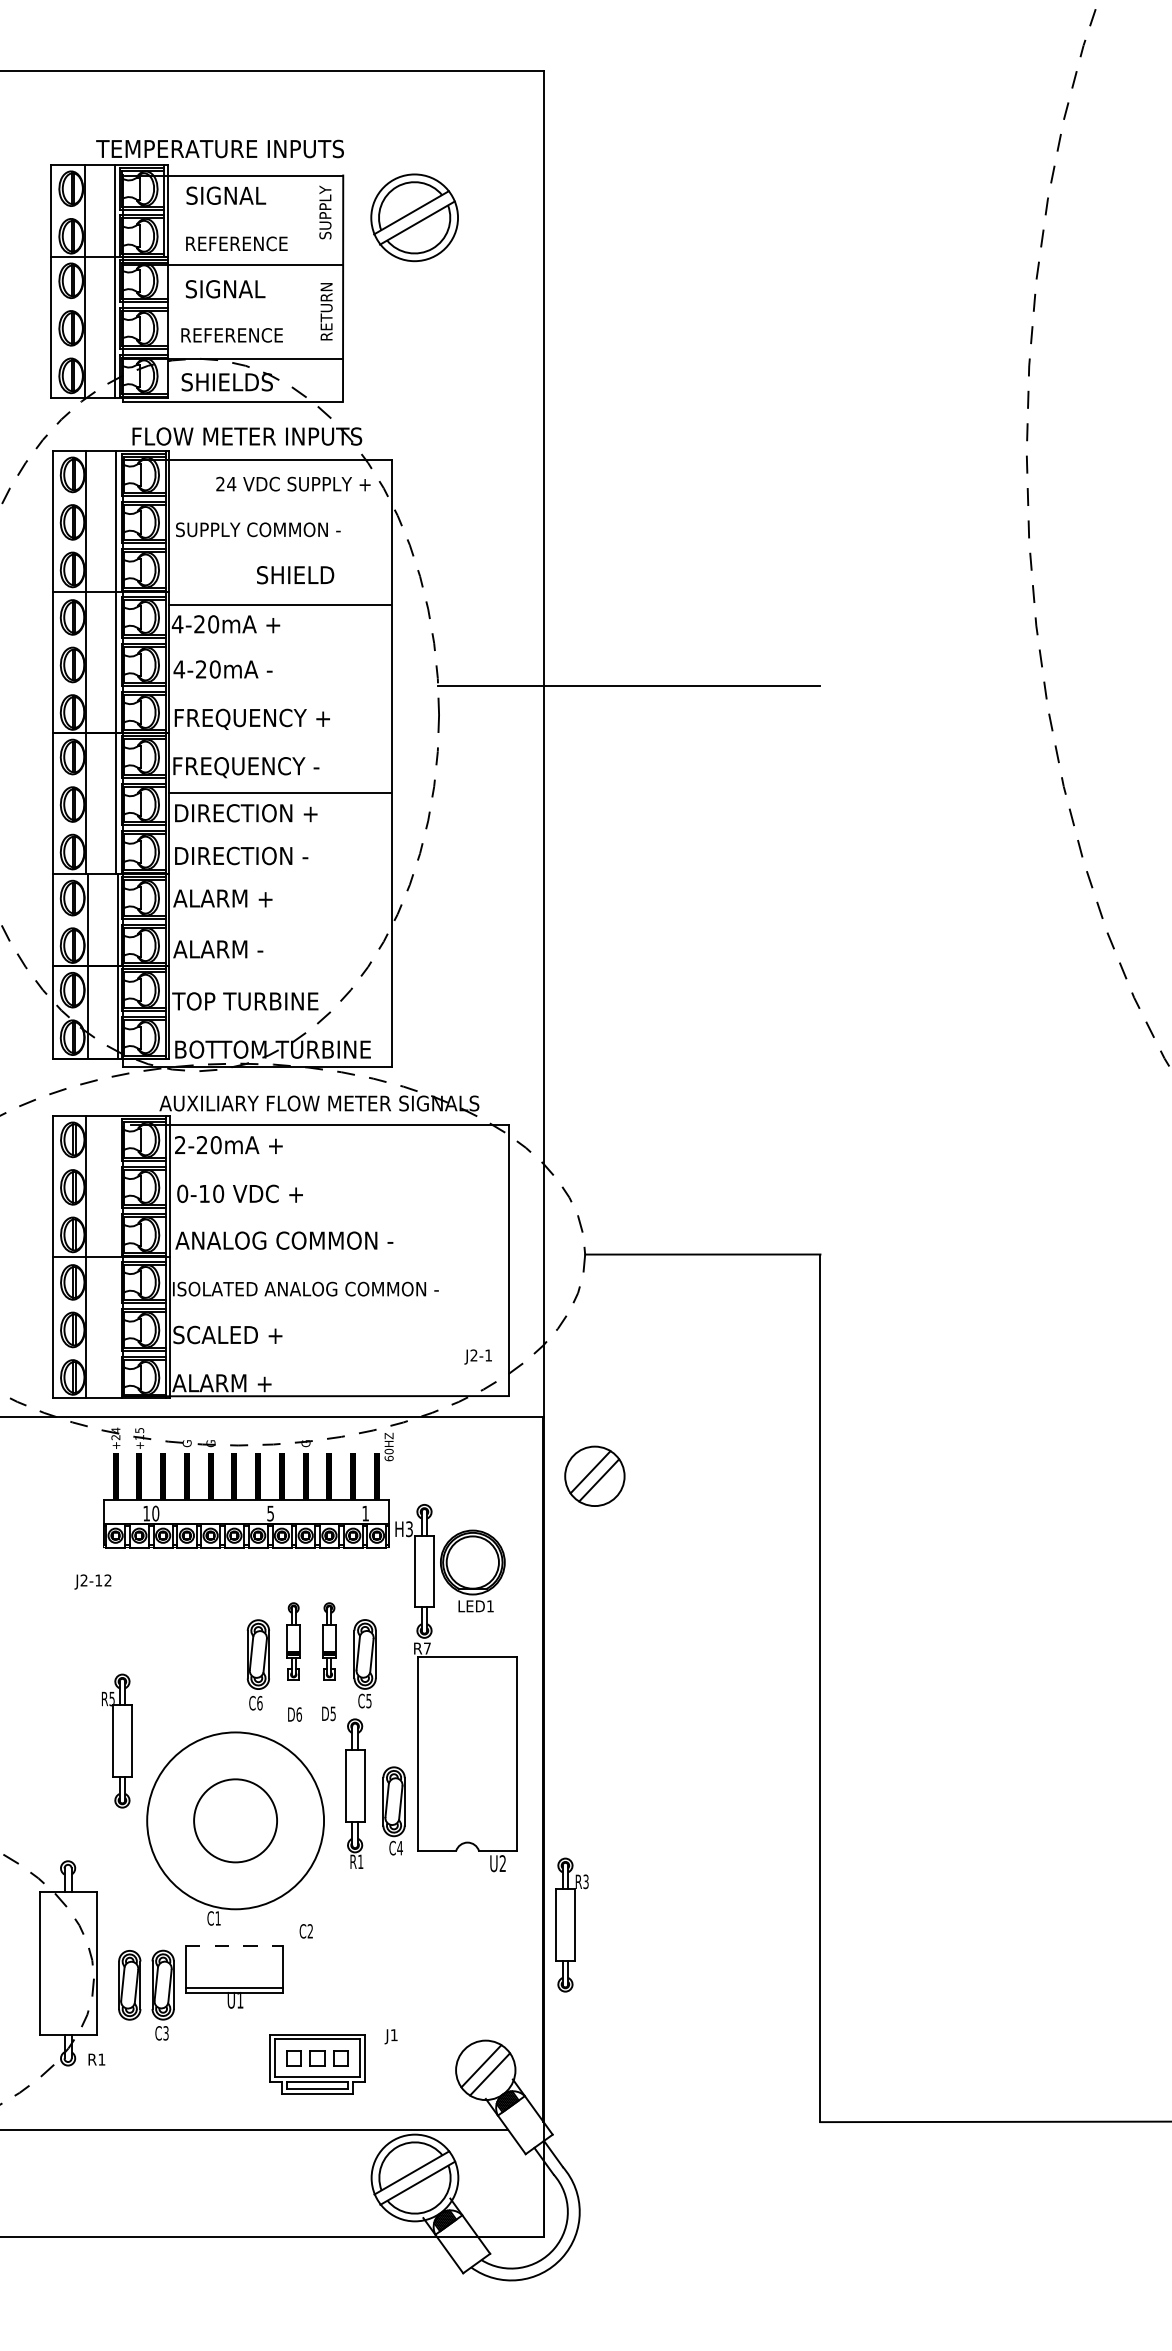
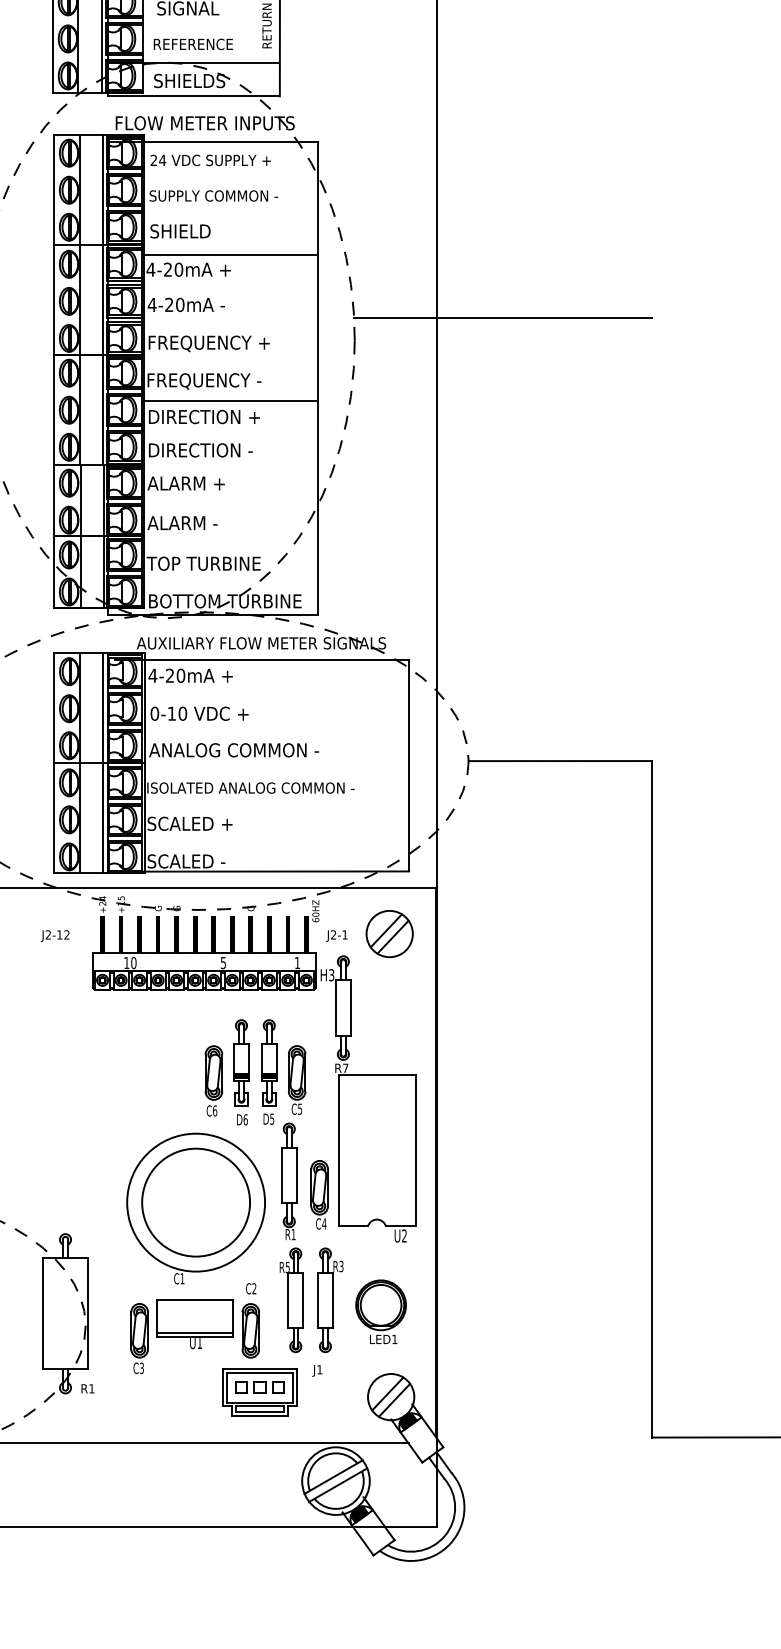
text: (293, 483) -> (210, 159), moved
text: (295, 575) -> (180, 231), moved
text: (180, 1144) -> (153, 675), 2-20mA -> 4-20mA
line: (116, 1257) -> (103, 763), added
text: (477, 1356) -> (336, 935), moved
text: (222, 1383) -> (185, 861), ALARM + -> SCALED -
part: (594, 1475) -> (389, 933), moved
part: (472, 1570) -> (380, 1311), moved
text: (92, 1581) -> (54, 935), moved
part: (293, 1641) -> (241, 1062), size x1.43
part: (329, 1641) -> (269, 1062), size x1.43
part: (117, 1740) -> (291, 1299), moved
circle: (235, 1820) -> (196, 1202), size x1.67
part: (571, 1924) -> (330, 1299), moved
line: (234, 1945) -> (195, 1299), dashed -> solid
part: (129, 1985) -> (250, 1331), moved

